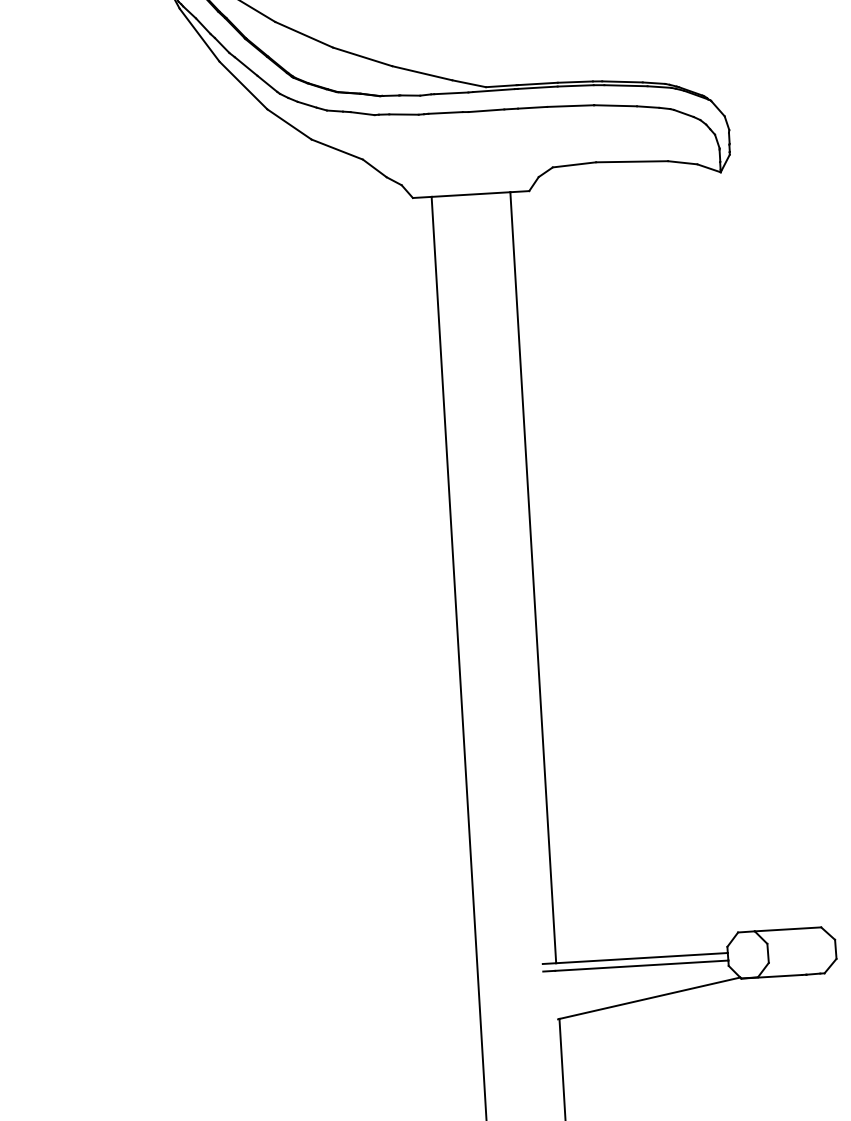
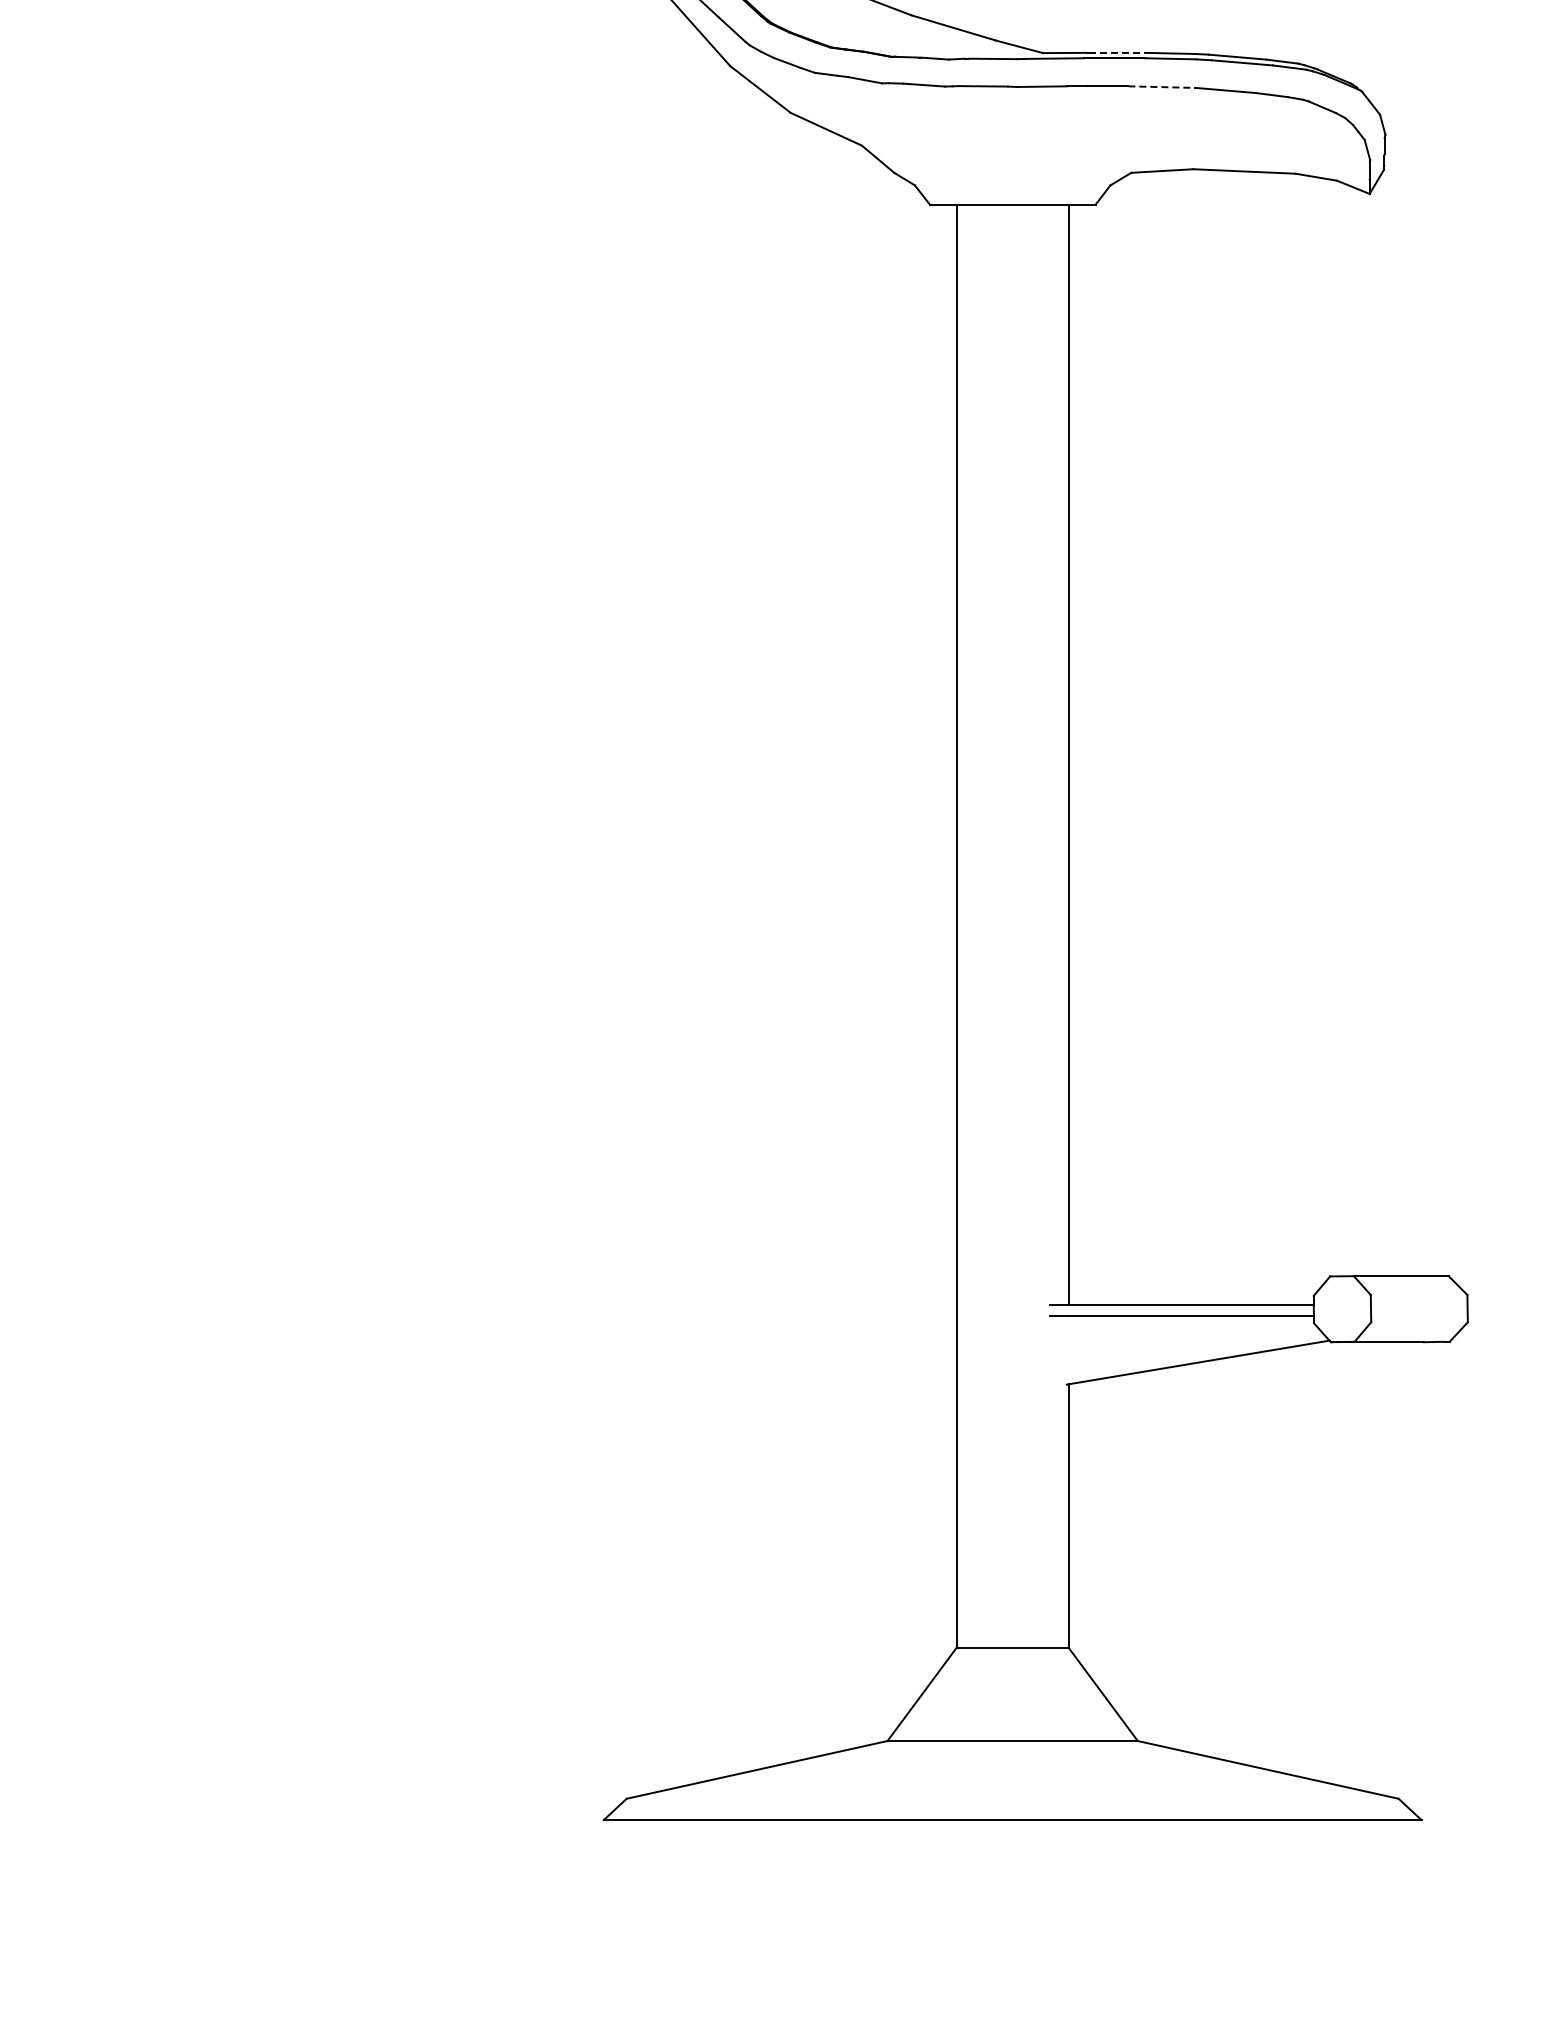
line: (538, 83) -> (1117, 52), solid -> dashed
line: (571, 106) -> (1162, 87), solid -> dashed

